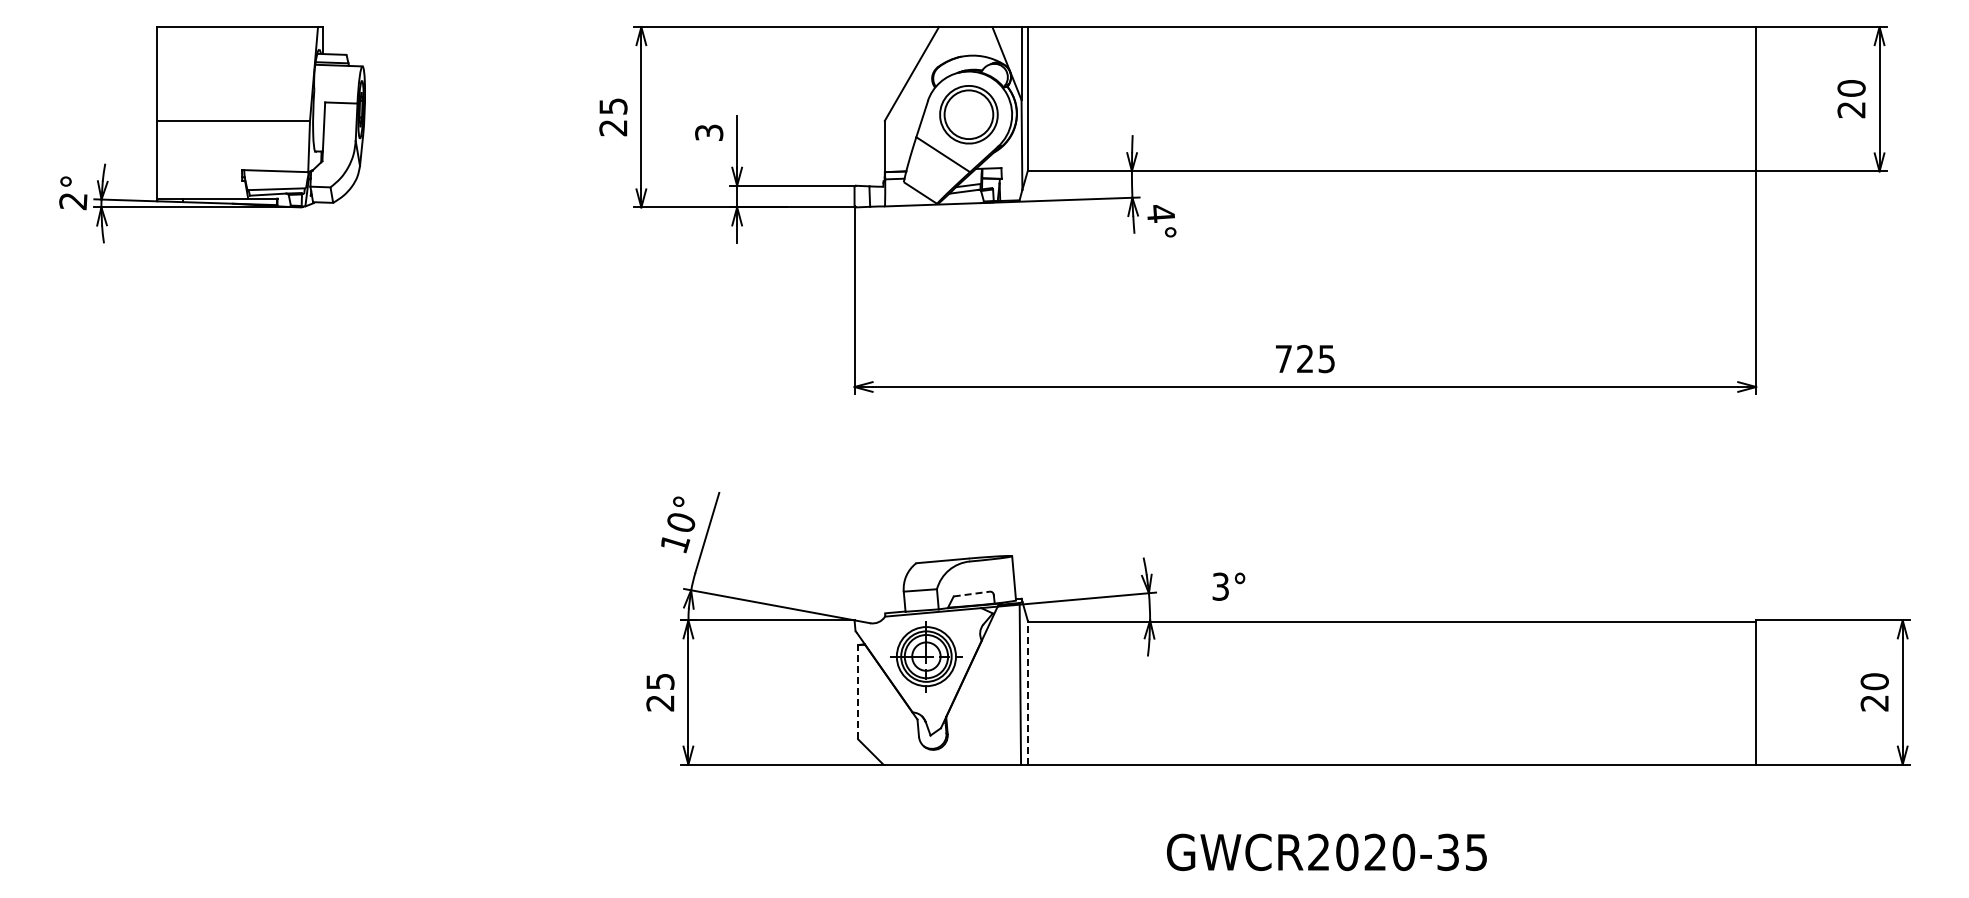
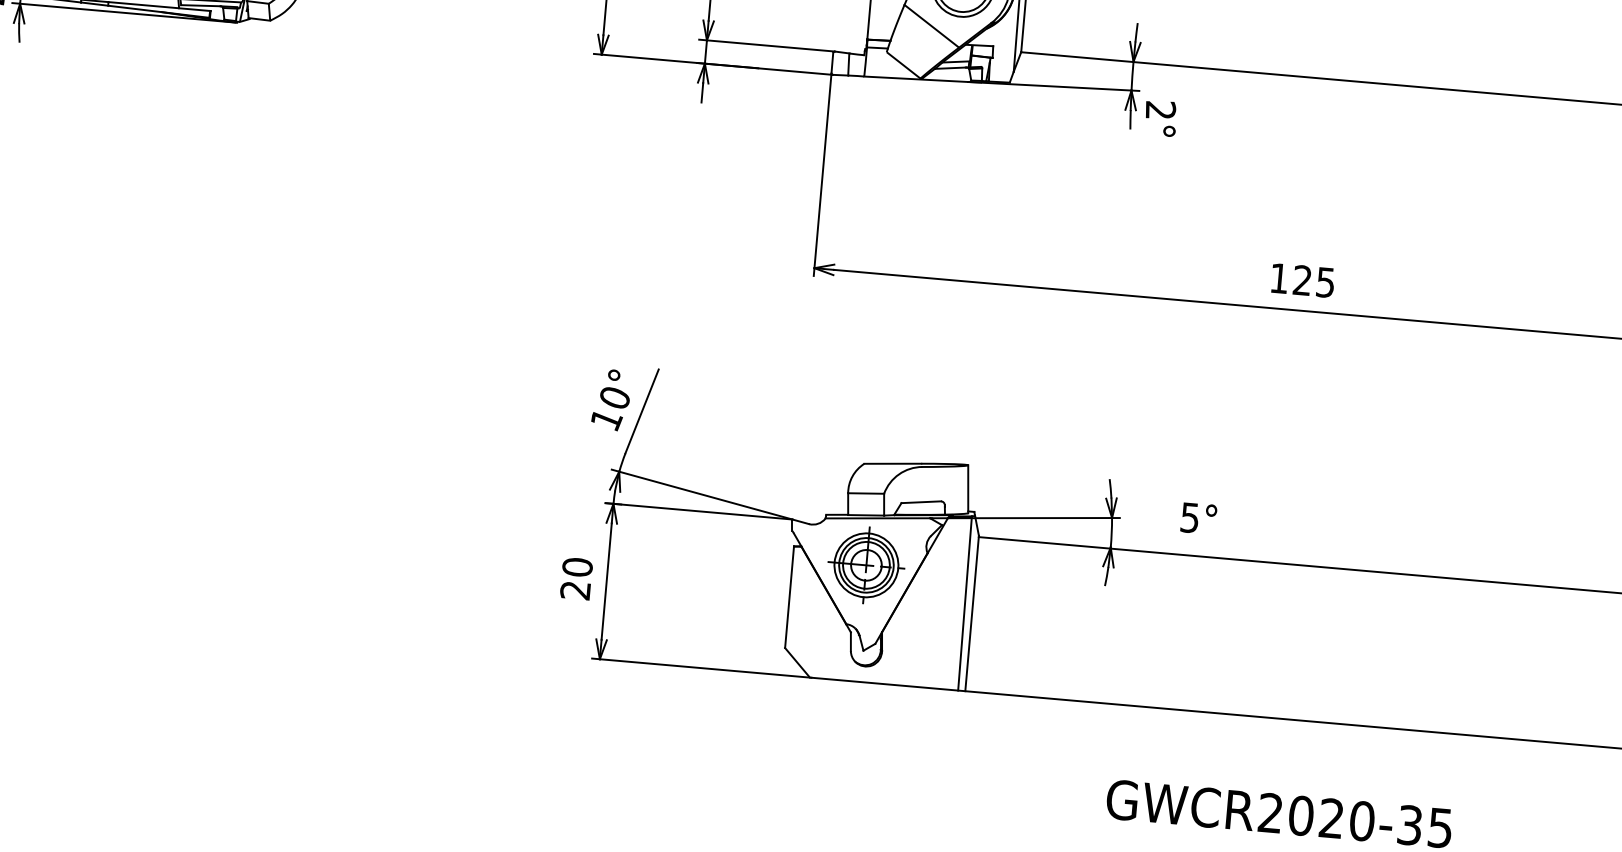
text: (1160, 213) -> (1160, 110), 4° -> 2°
text: (1283, 358) -> (1279, 277), 725 -> 125
text: (1220, 586) -> (1189, 517), 3° -> 5°
line: (972, 594) -> (921, 502), dashed -> solid
text: (660, 681) -> (577, 567), 25 -> 20
line: (858, 691) -> (789, 596), dashed -> solid
line: (1027, 691) -> (972, 612), dashed -> solid

